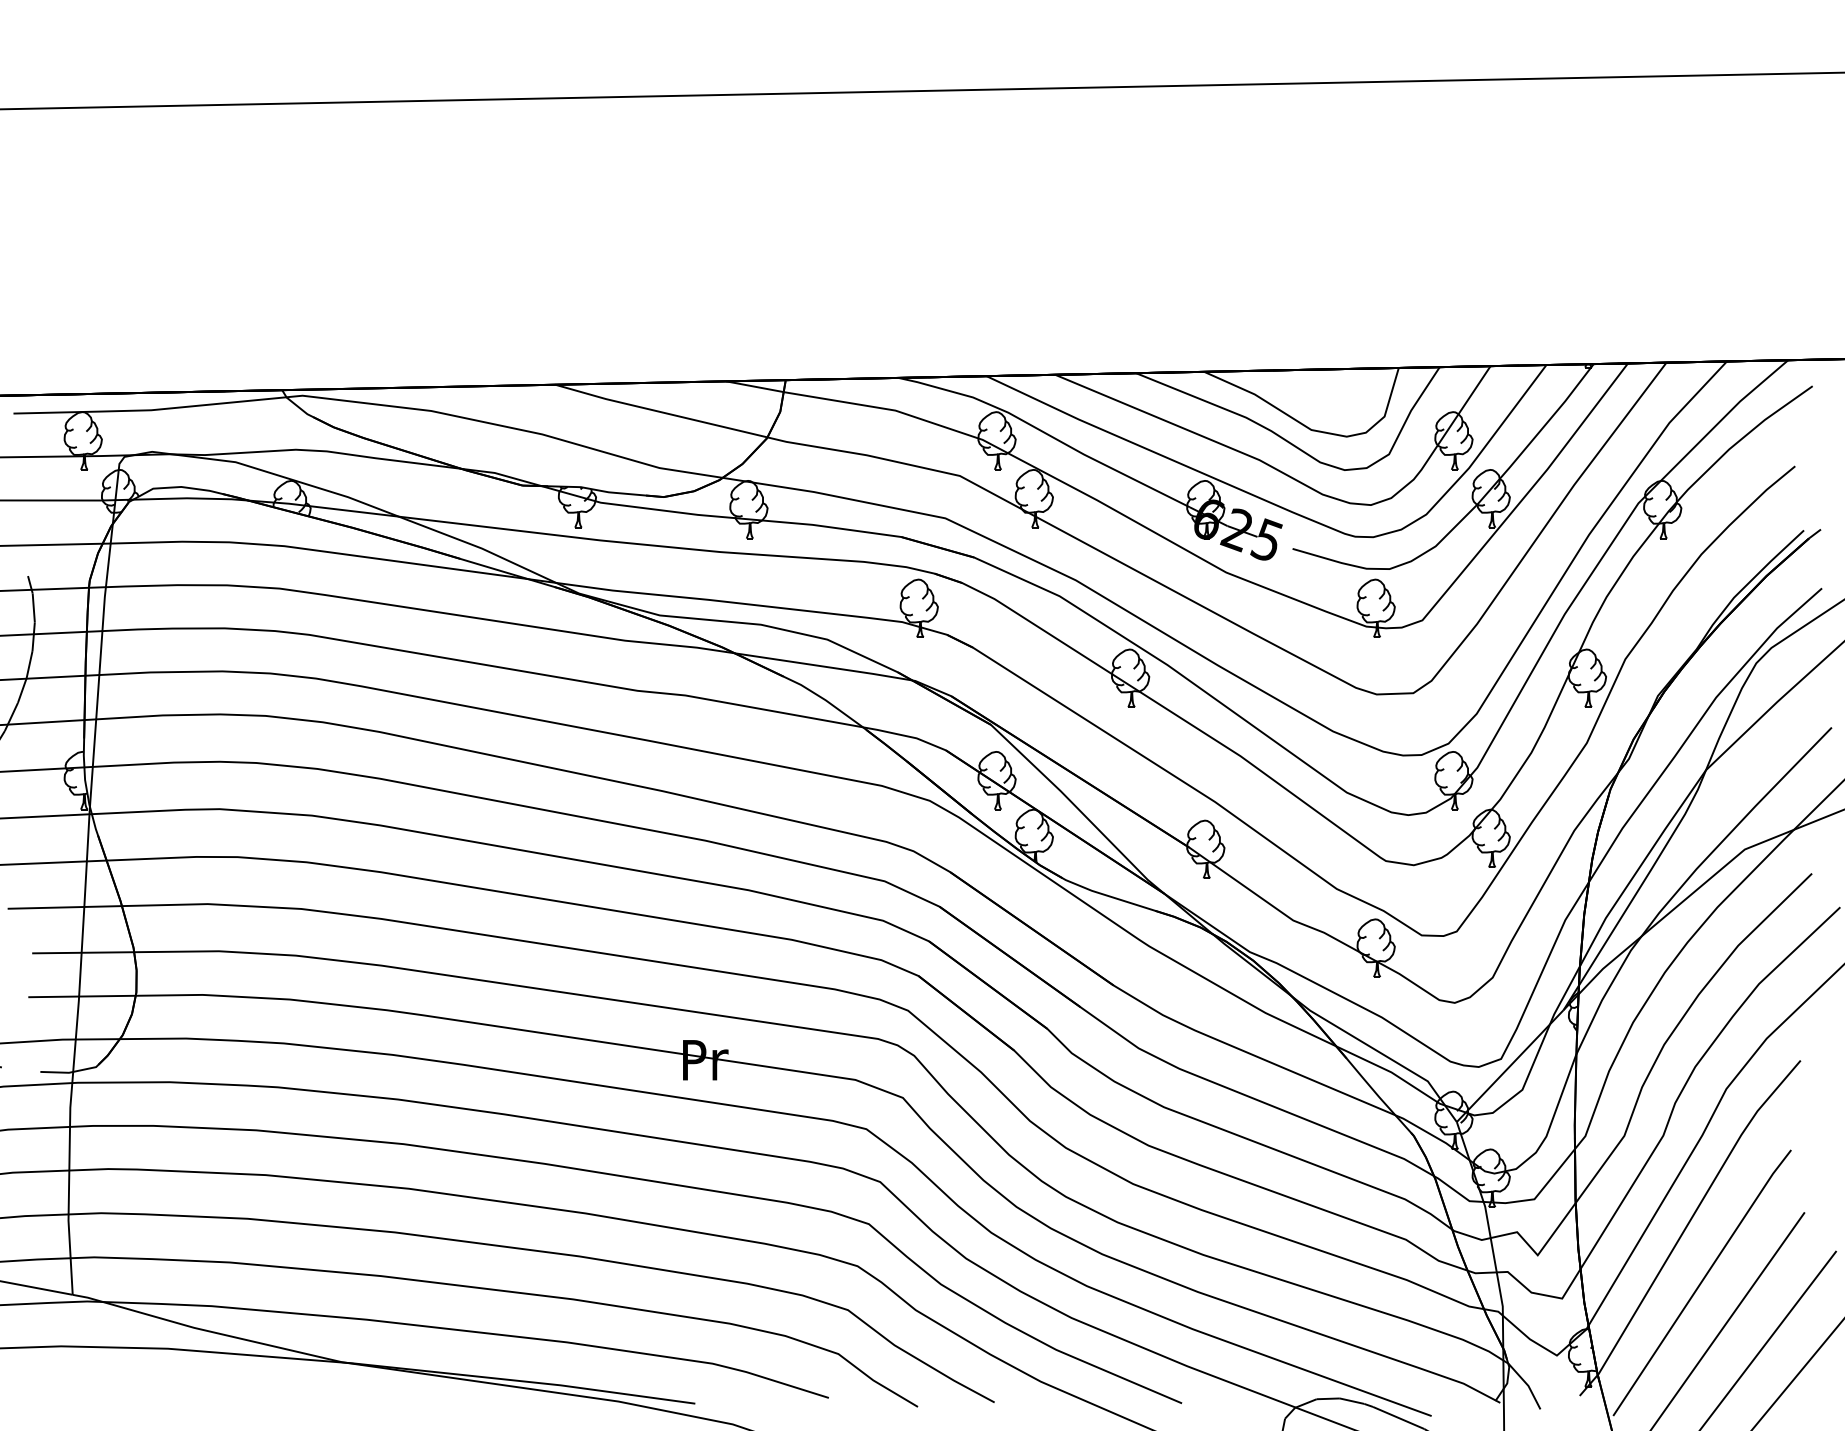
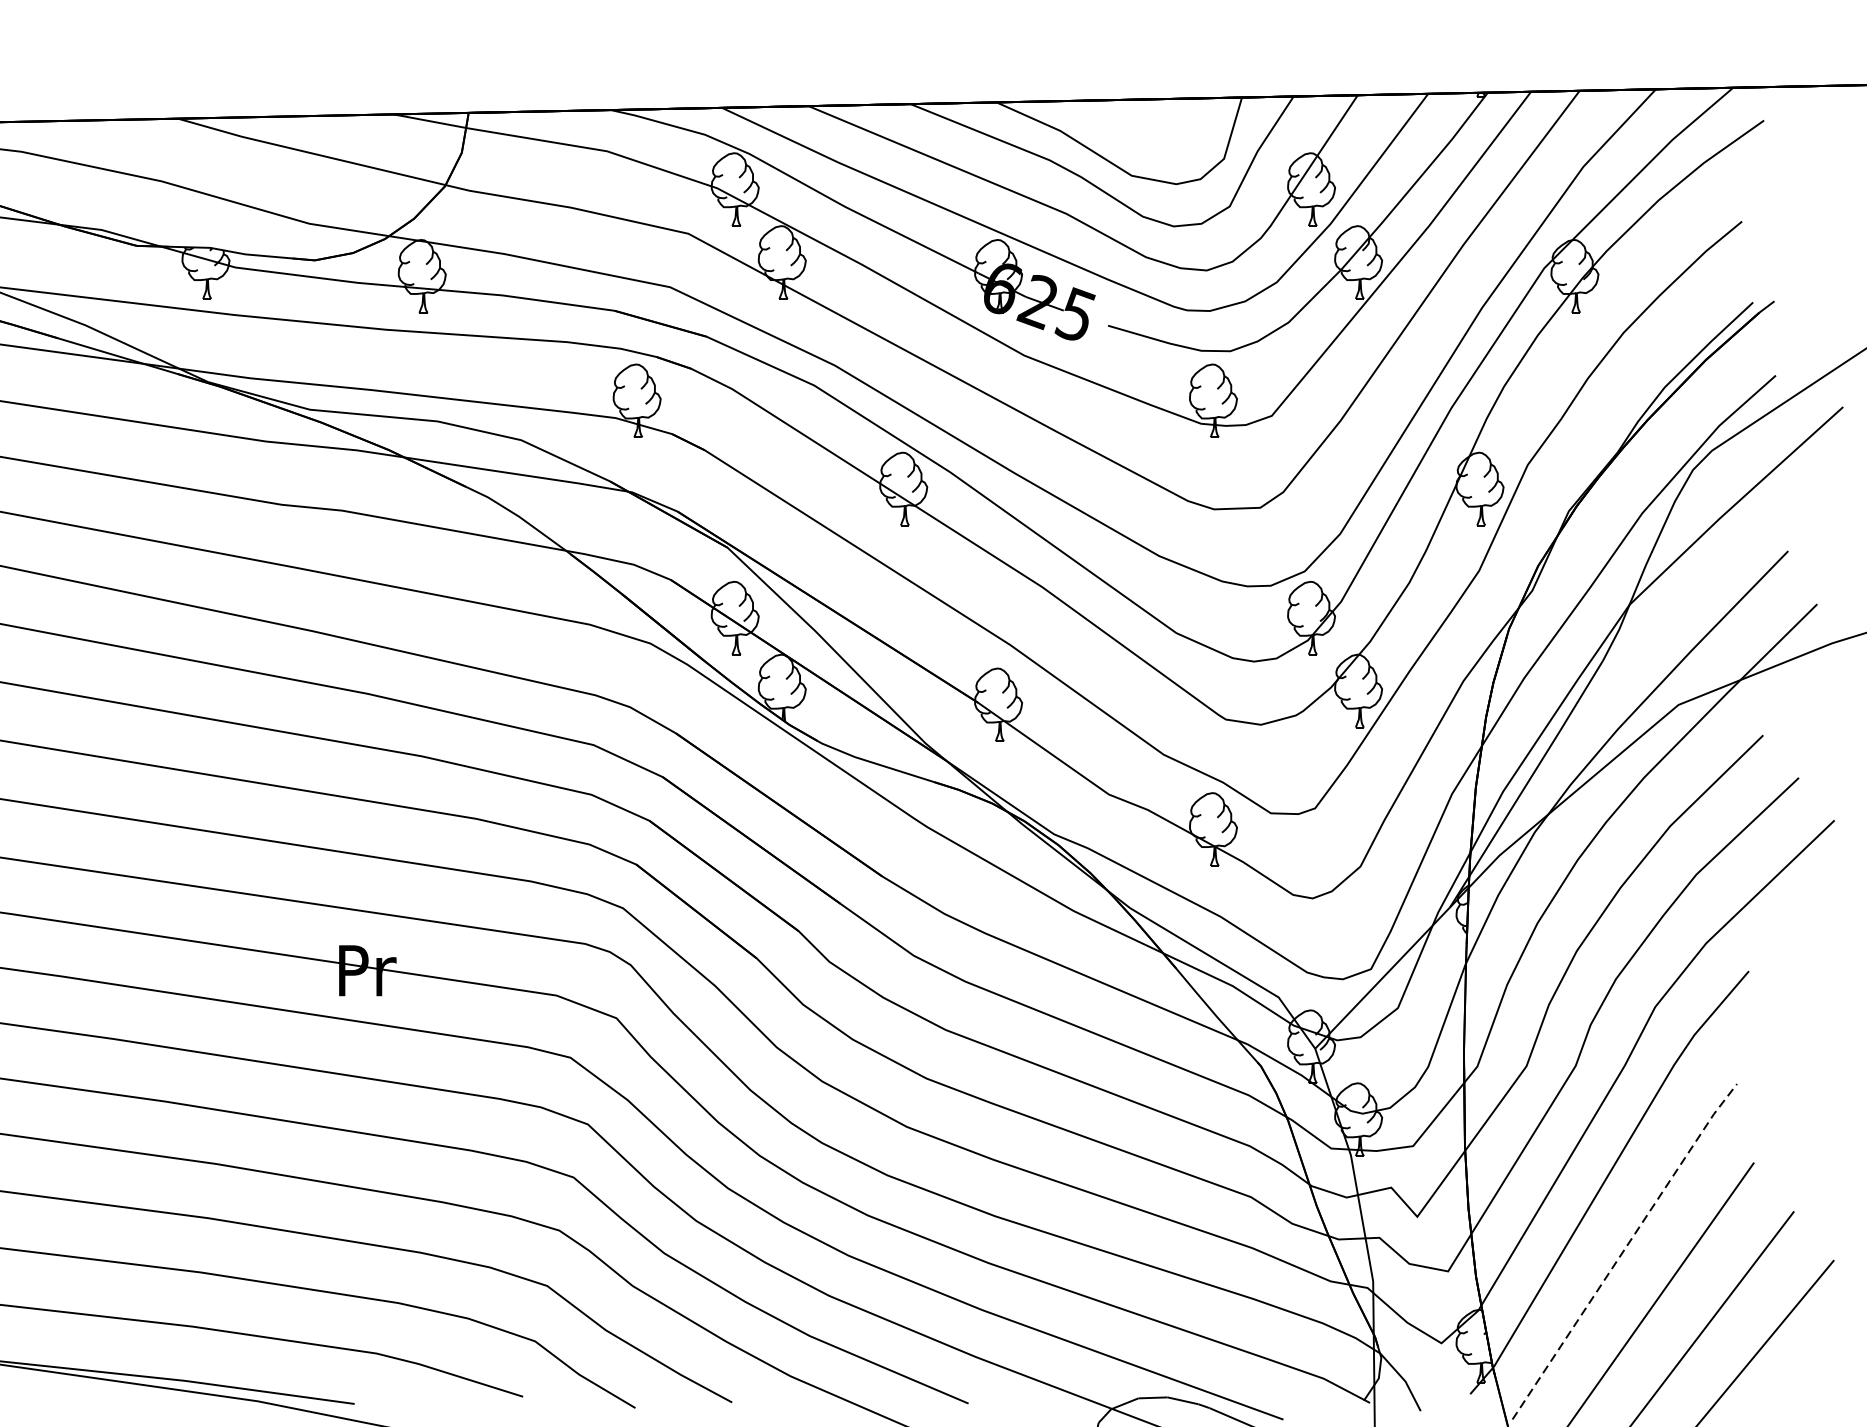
line: (1701, 1281) -> (1623, 1249), solid -> dashed

